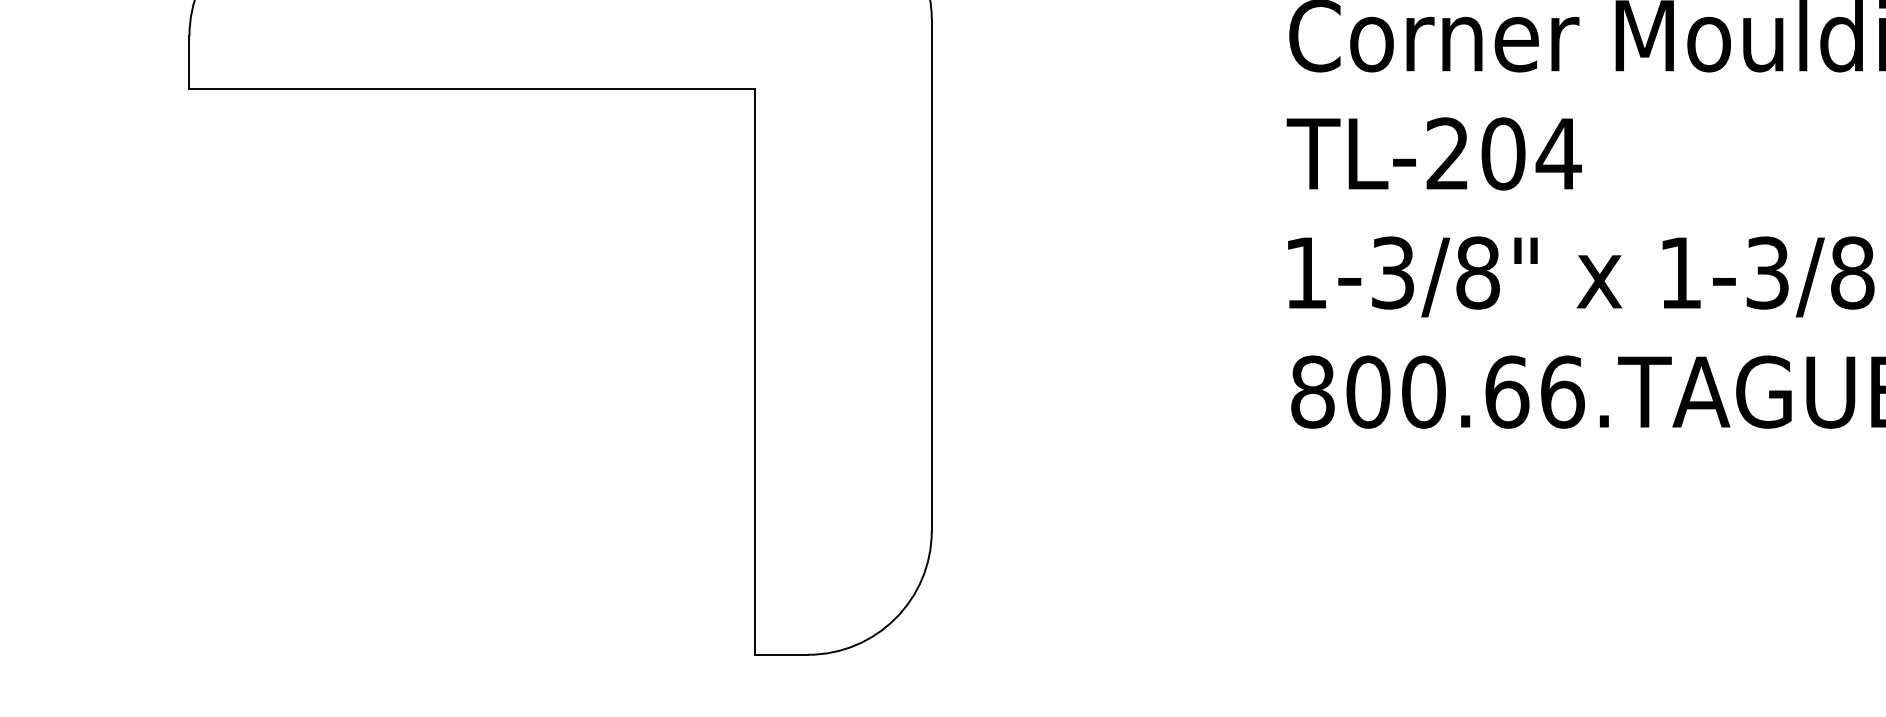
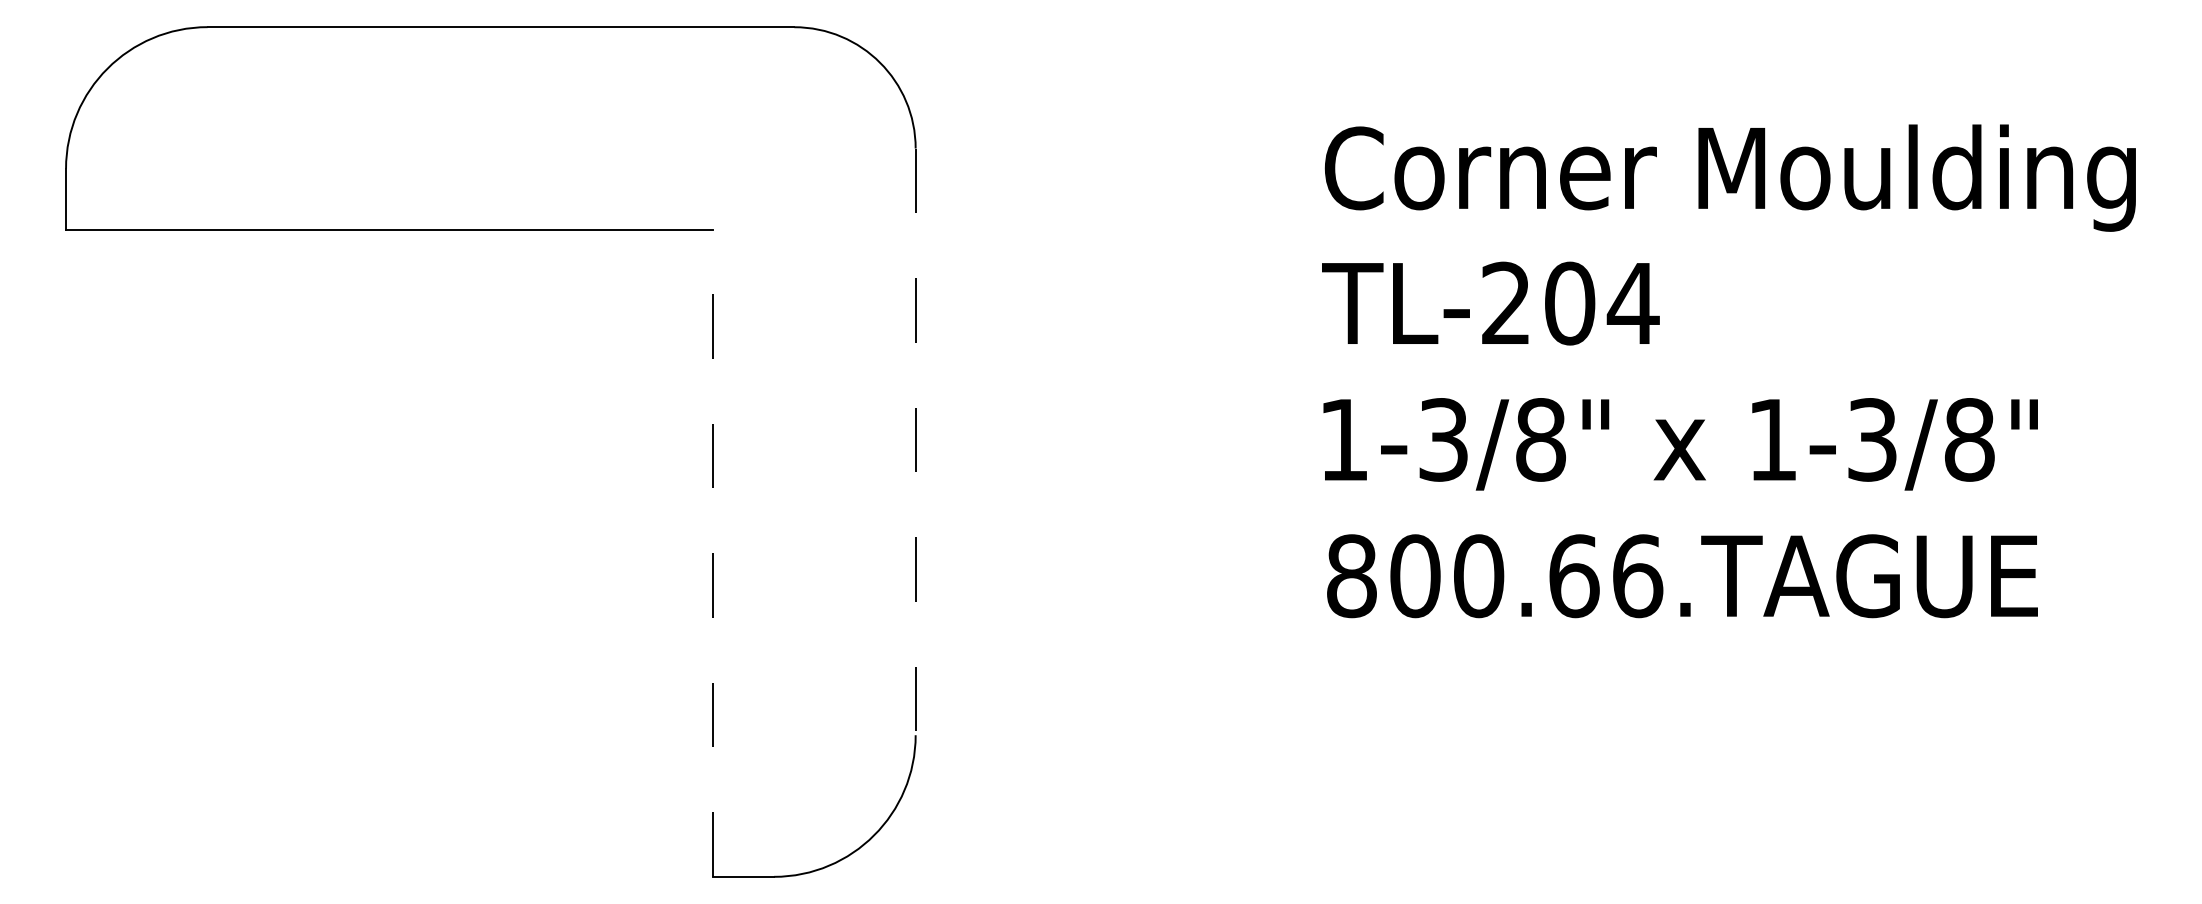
line: (931, 275) -> (915, 442), solid -> dashed
line: (755, 372) -> (713, 553), solid -> dashed

